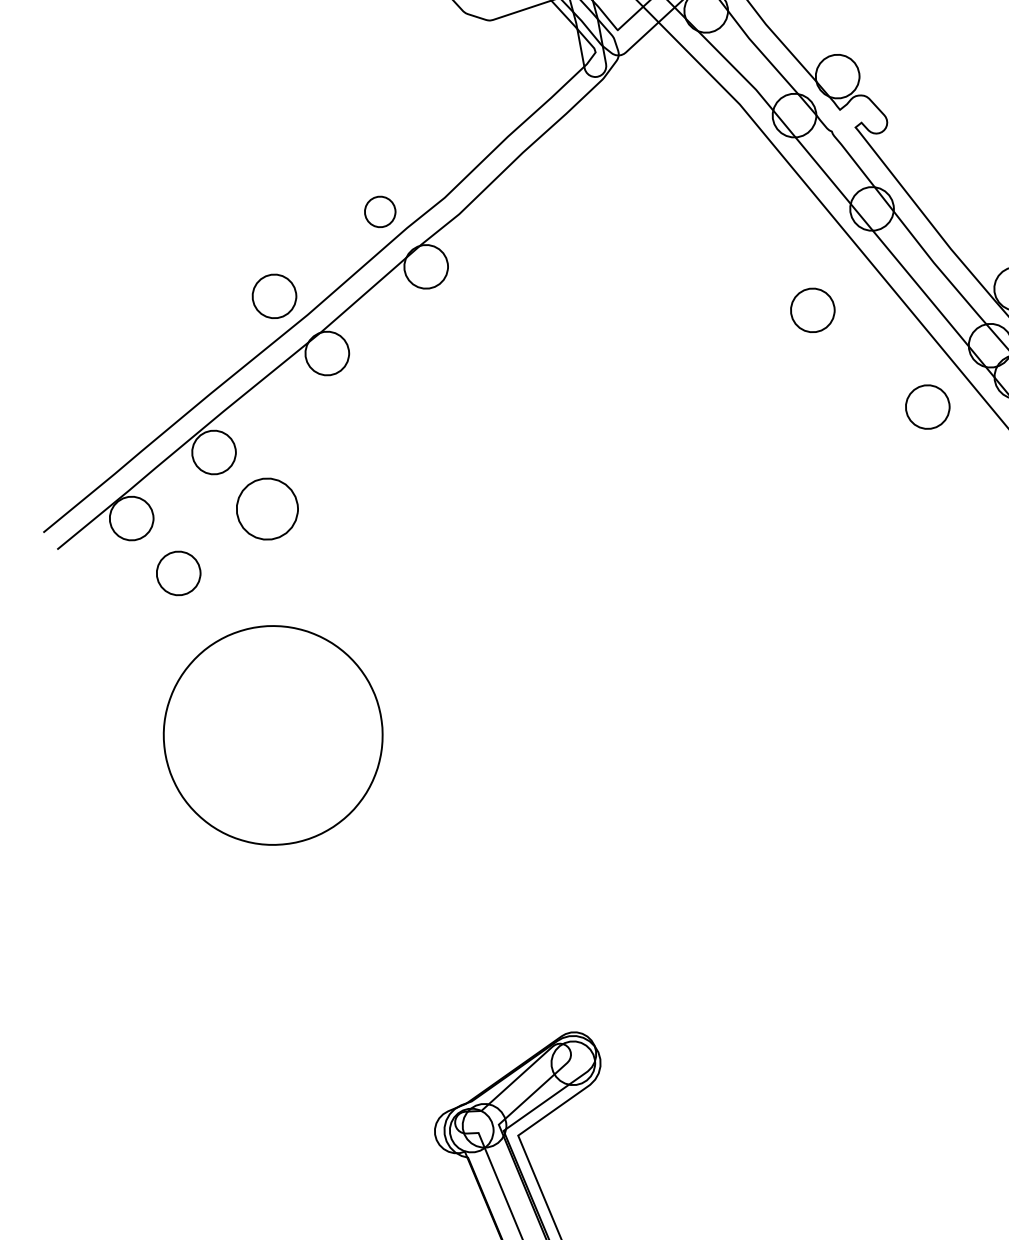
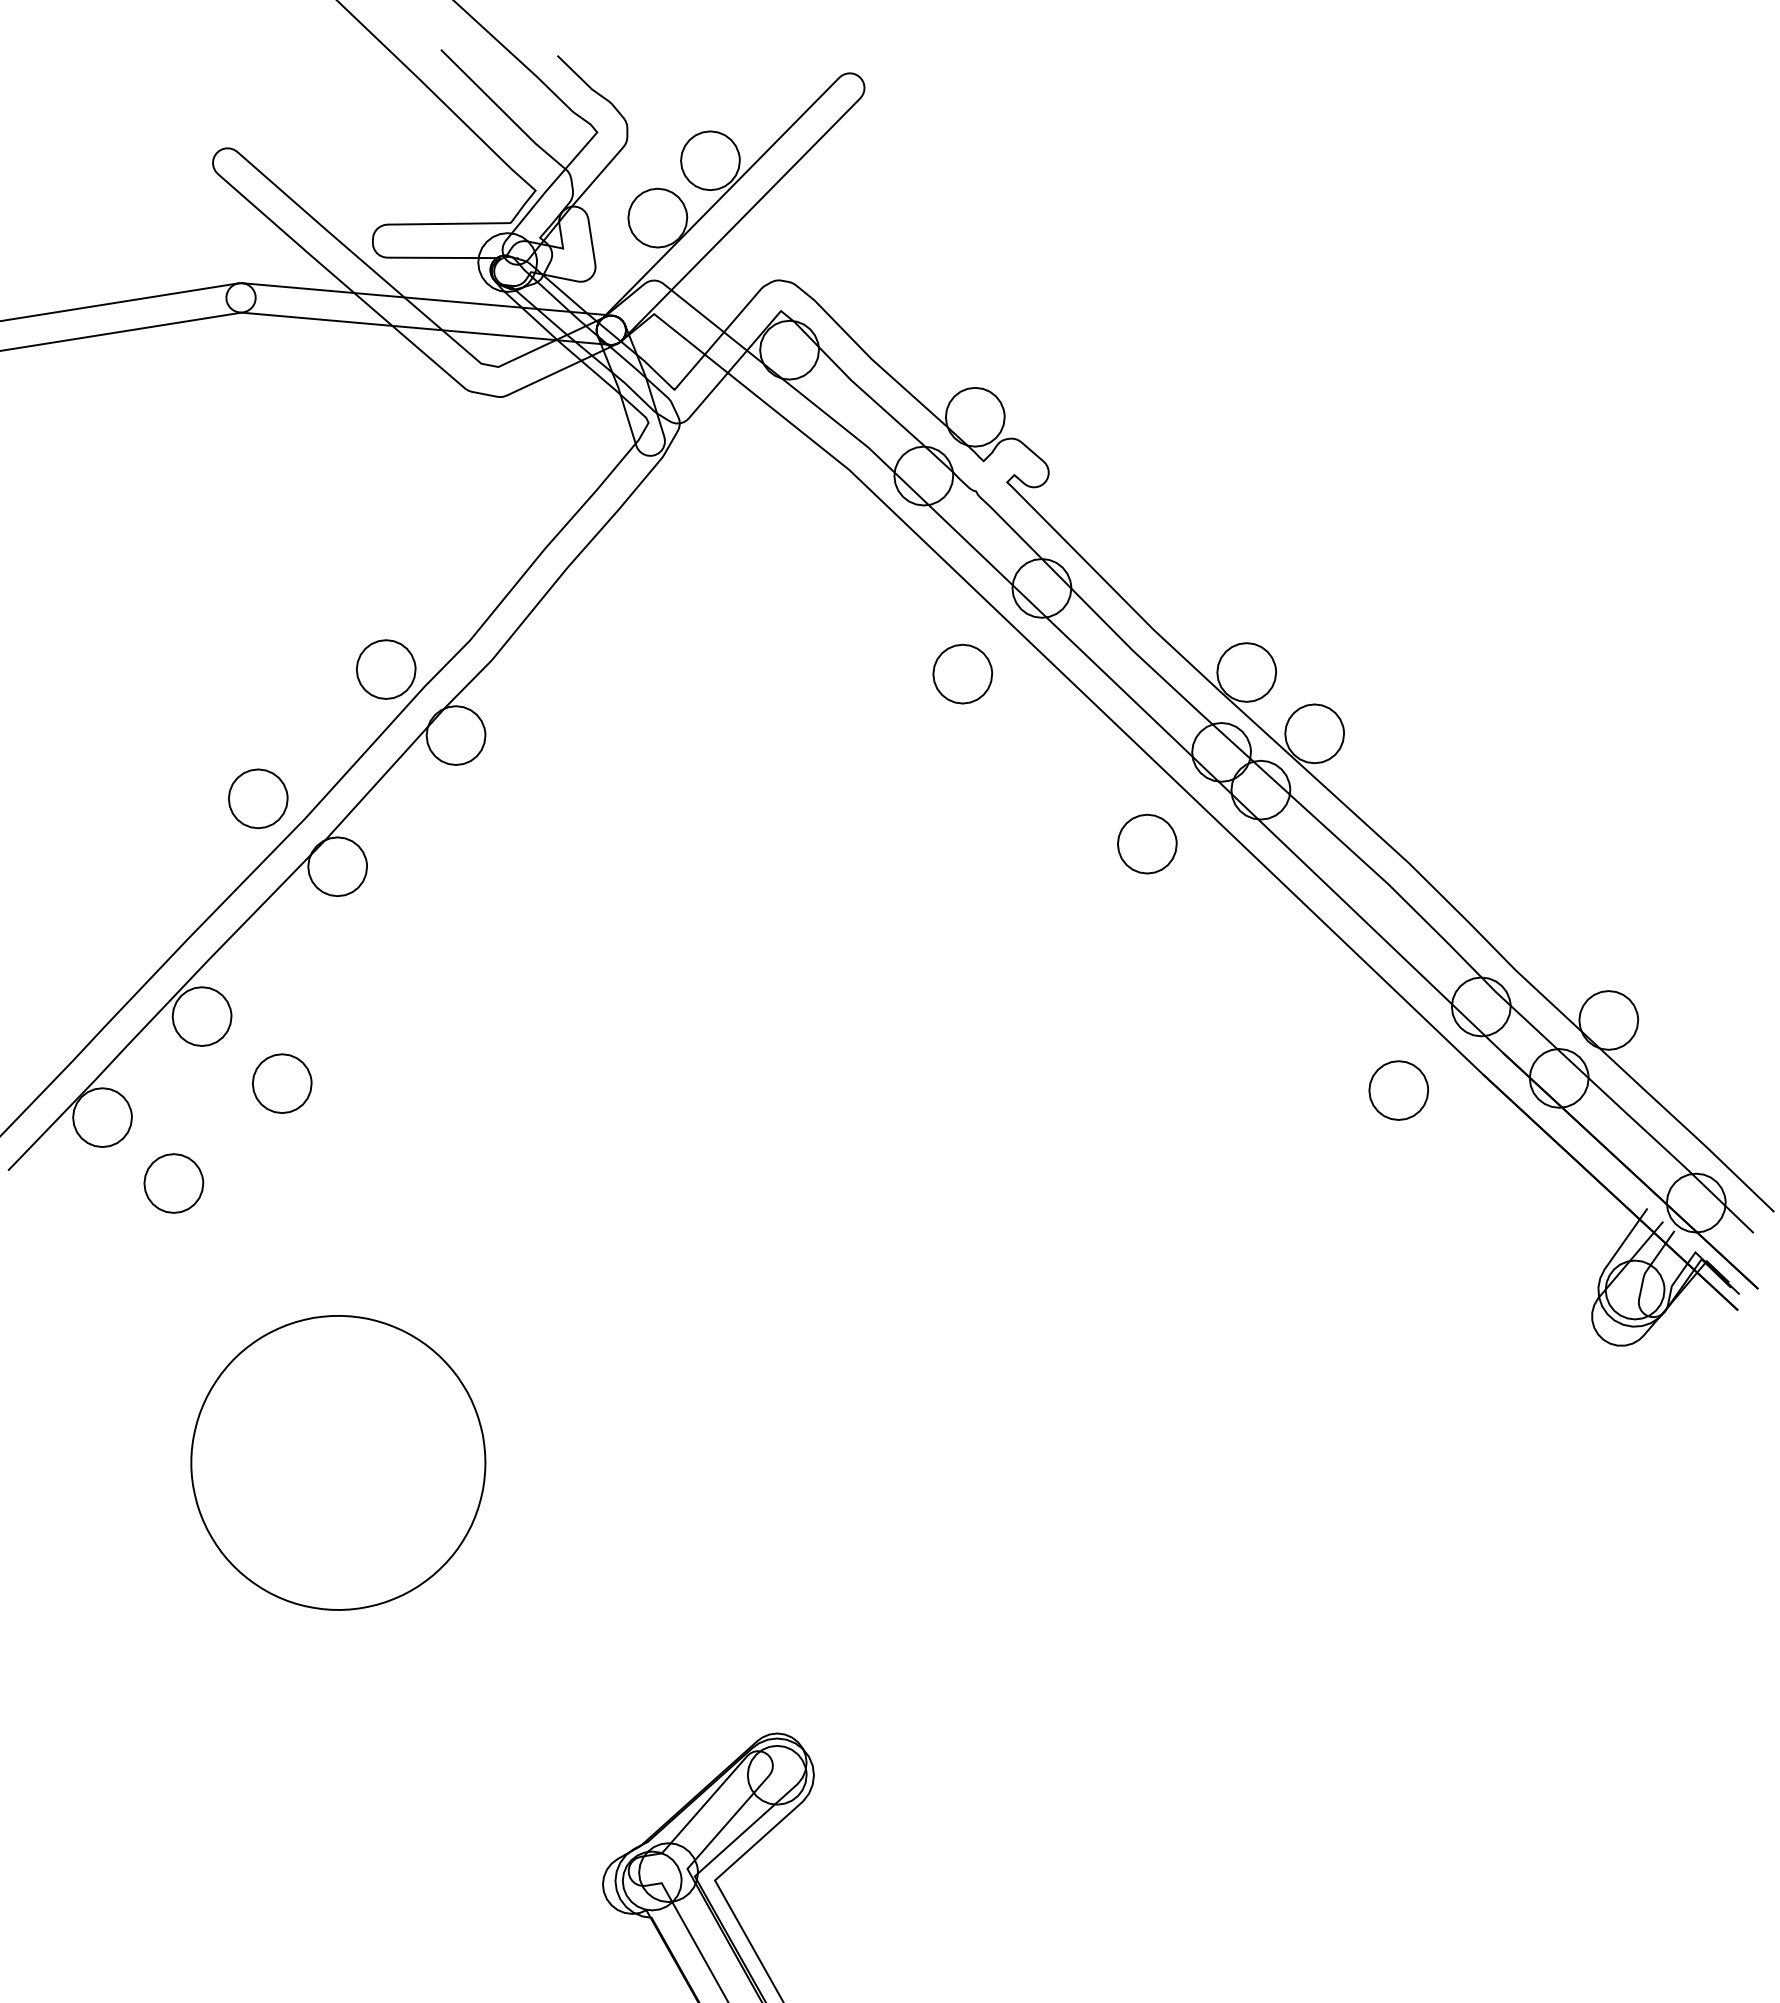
part: (379, 211) -> (385, 669), size x1.43
part: (812, 309) -> (962, 673), moved
part: (267, 508) -> (282, 1083), size x0.71
part: (273, 735) -> (338, 1462), moved

